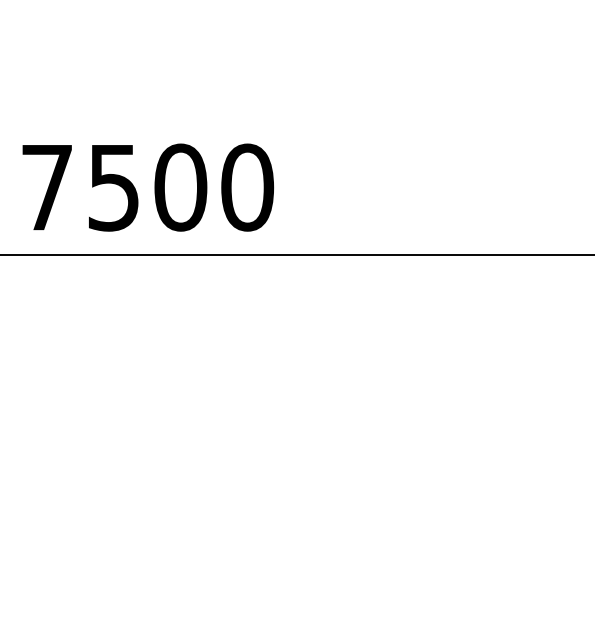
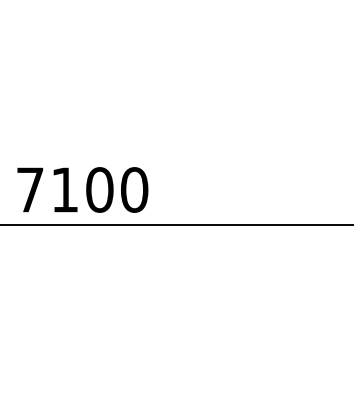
text: (112, 186) -> (64, 189), 7500 -> 7100

